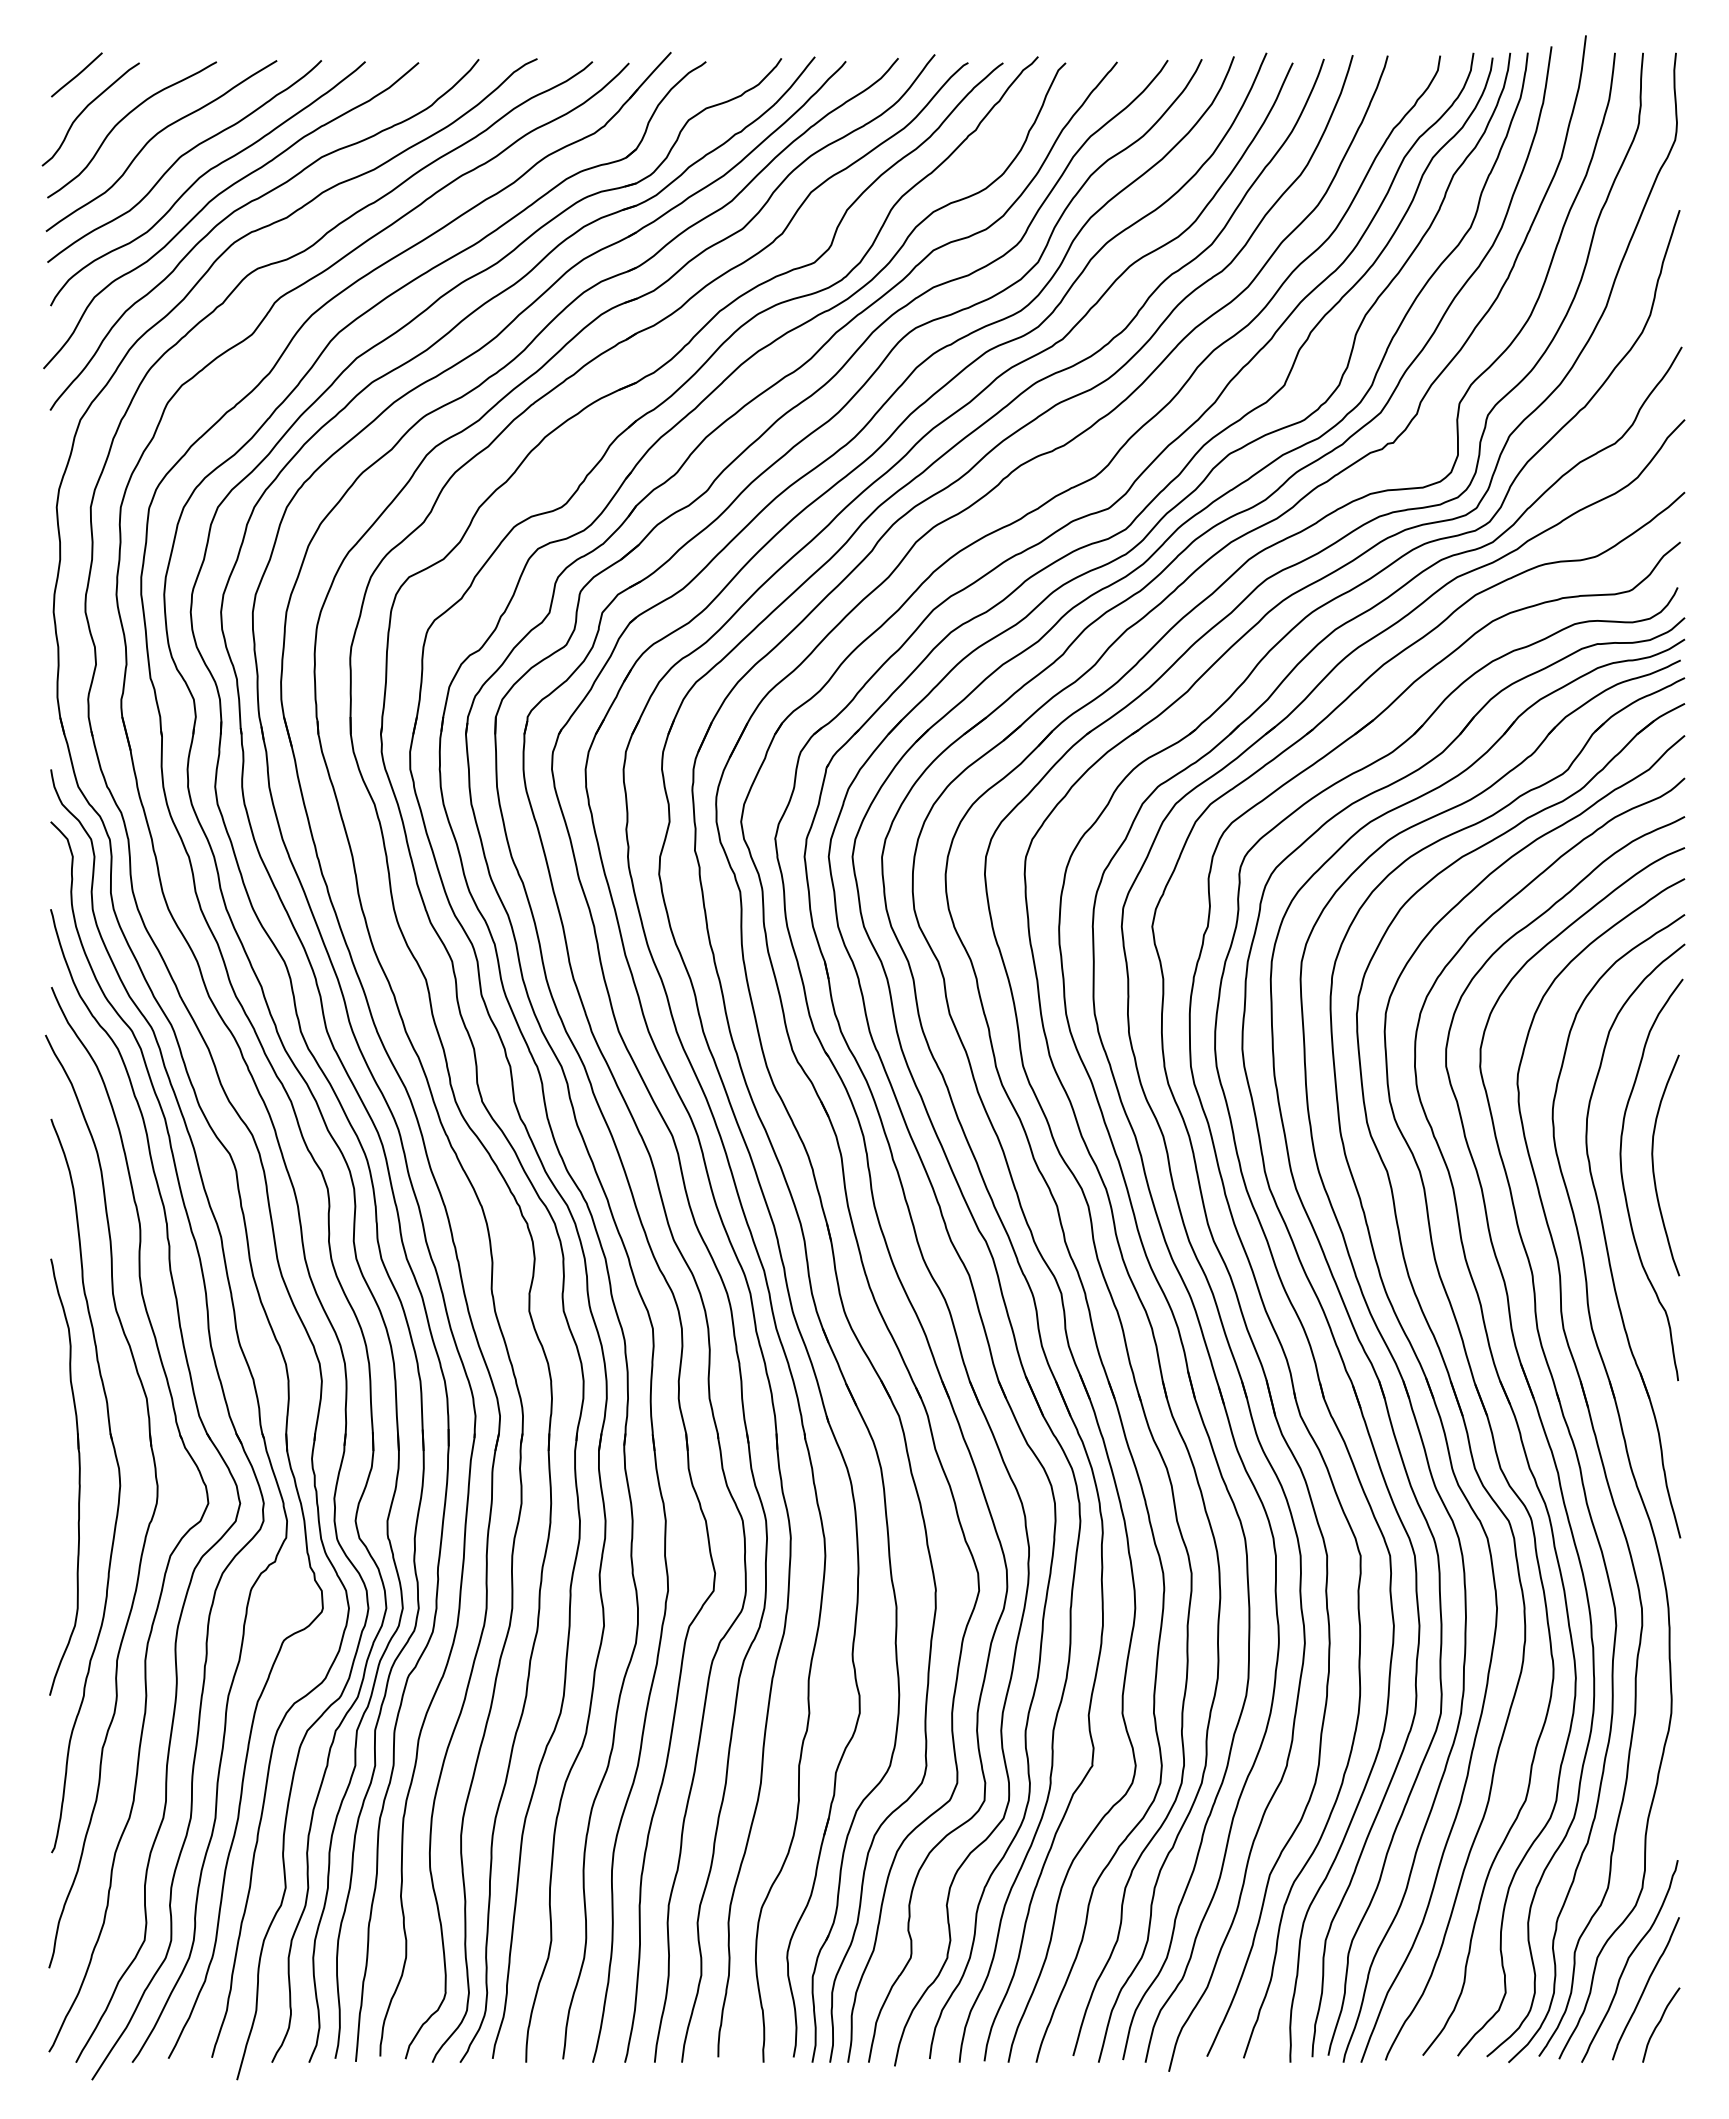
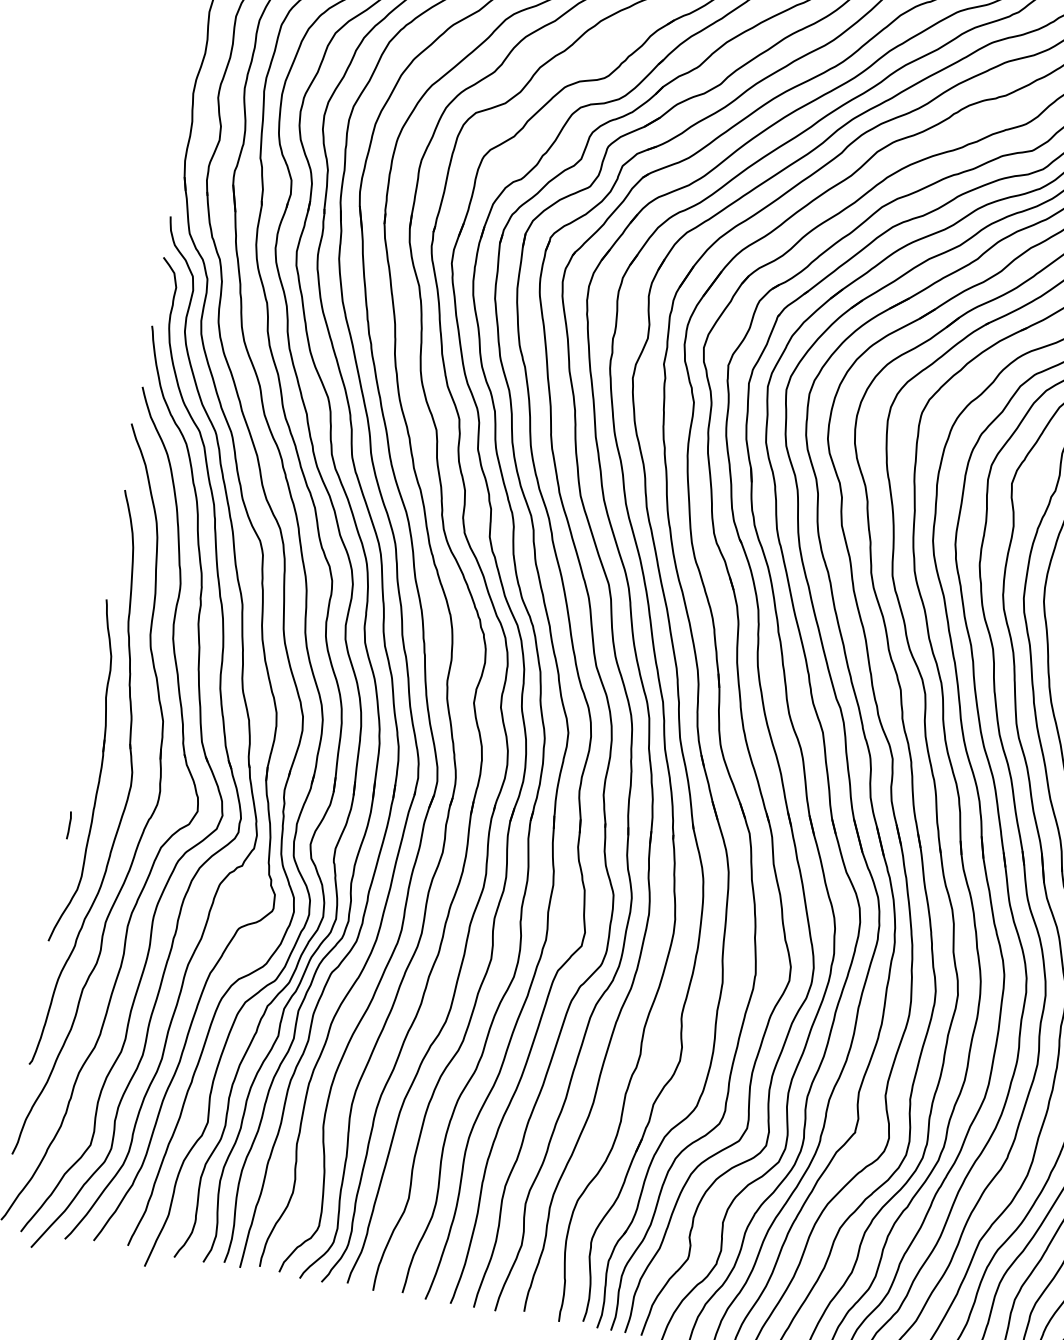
line: (51, 1547) -> (69, 825), added

